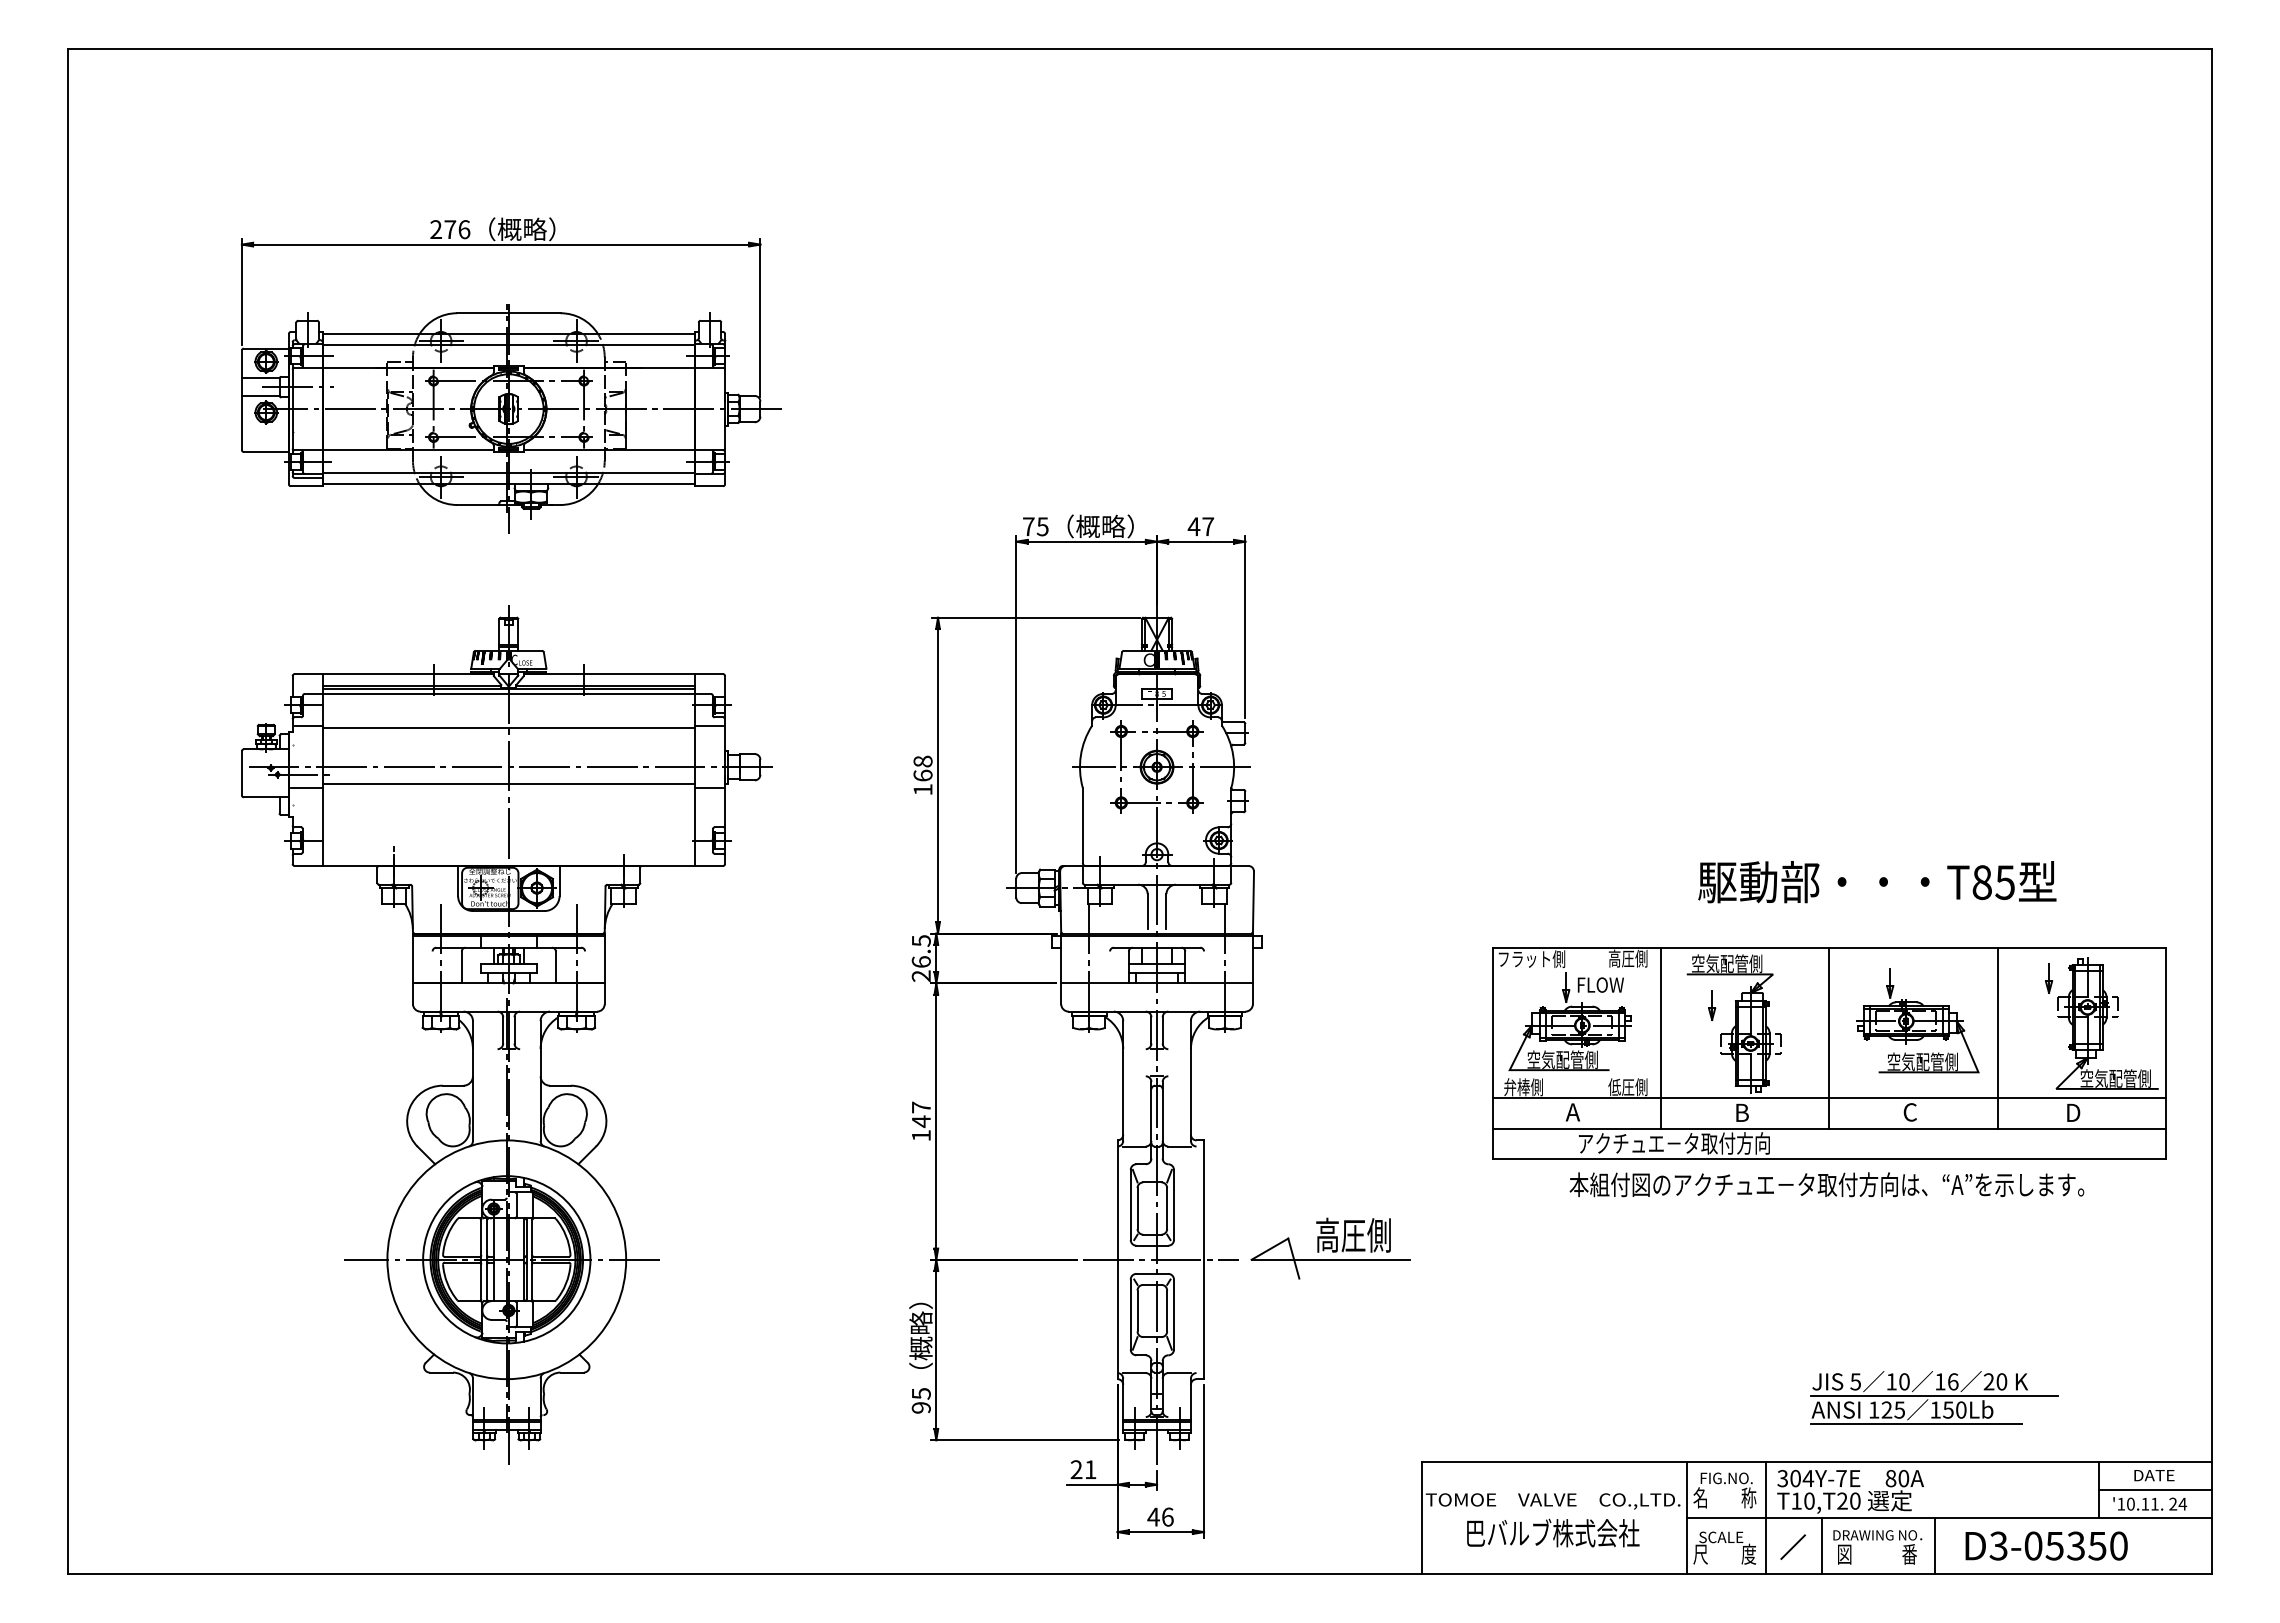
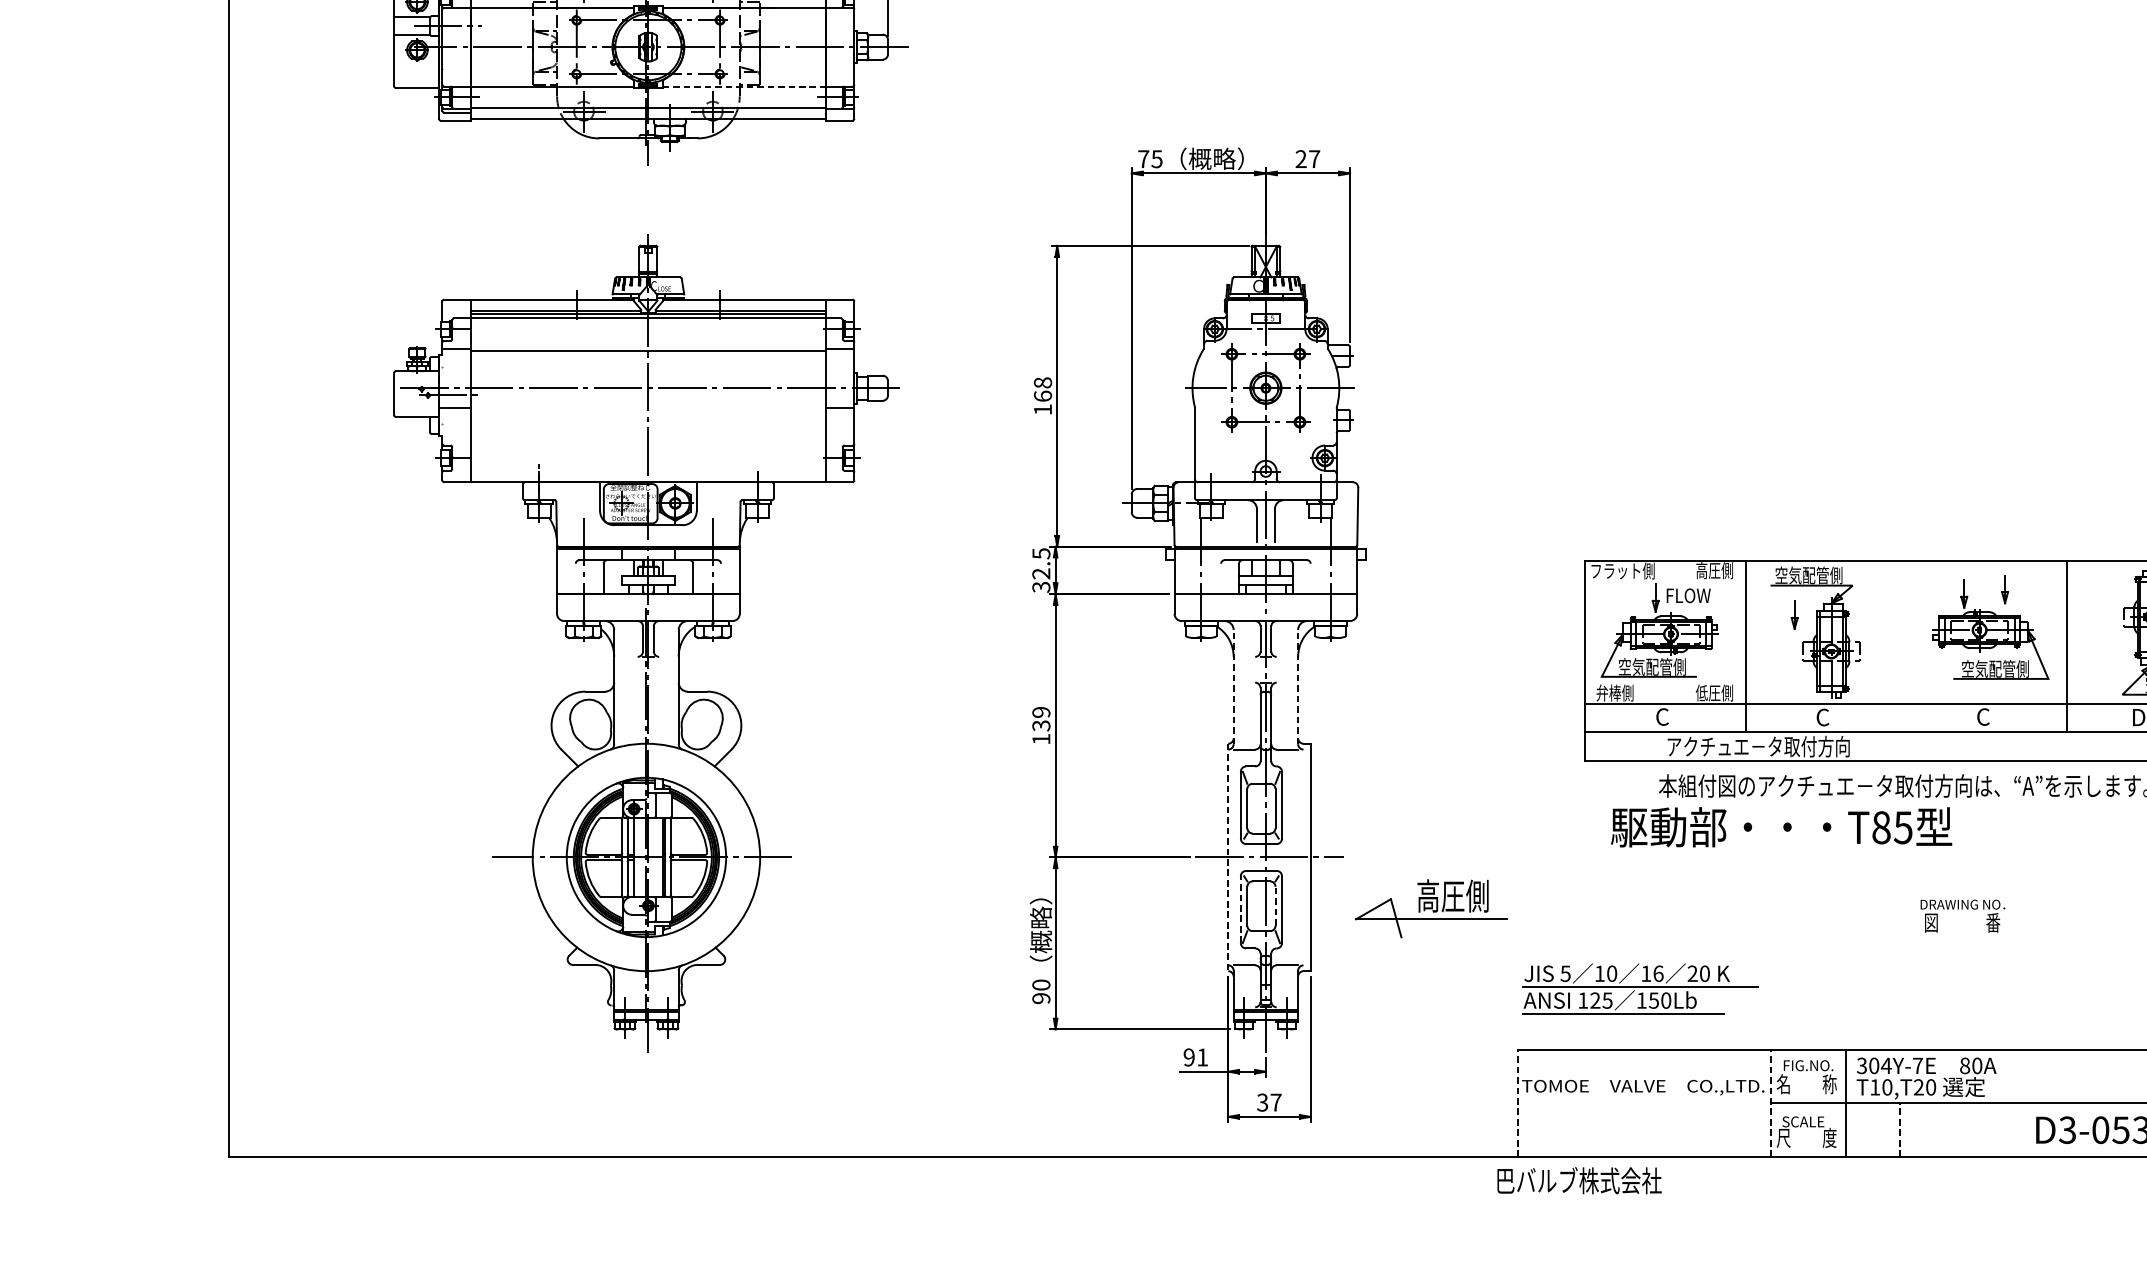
line: (609, 450) -> (744, 86), solid -> dashed
text: (1193, 526) -> (1300, 158), 47 -> 27
line: (508, 783) -> (648, 403), removed
text: (1877, 882) -> (1781, 827), moved
text: (920, 969) -> (1040, 580), 26.5 -> 32.5
part: (2048, 978) -> (2004, 589), moved
line: (1829, 1038) -> (1906, 646), removed
line: (1123, 1080) -> (1233, 686), solid -> dashed
line: (1190, 1080) -> (1297, 686), solid -> dashed
text: (1572, 1112) -> (1661, 717), A -> C
text: (1741, 1112) -> (1822, 717), B -> C
text: (920, 1114) -> (1040, 719), 147 -> 139
part: (1330, 1248) -> (1431, 908), moved
line: (1117, 1260) -> (1228, 858), solid -> dashed
line: (1167, 1310) -> (1275, 905), solid -> dashed
line: (1130, 1314) -> (1240, 909), solid -> dashed
text: (920, 1393) -> (1040, 984), 95 -> 90
part: (1934, 1397) -> (1640, 988), moved
text: (1076, 1469) -> (1189, 1057), 21 -> 91
text: (1160, 1516) -> (1269, 1102), 46 -> 37
line: (1422, 1517) -> (1518, 1102), solid -> dashed
line: (1687, 1517) -> (1771, 1102), solid -> dashed
text: (1553, 1532) -> (1579, 1180), moved
line: (1822, 1545) -> (1899, 1129), solid -> dashed
line: (1935, 1545) -> (2007, 1129), removed
line: (1792, 1546) -> (1871, 1130), removed
text: (1877, 1547) -> (1962, 916), moved

